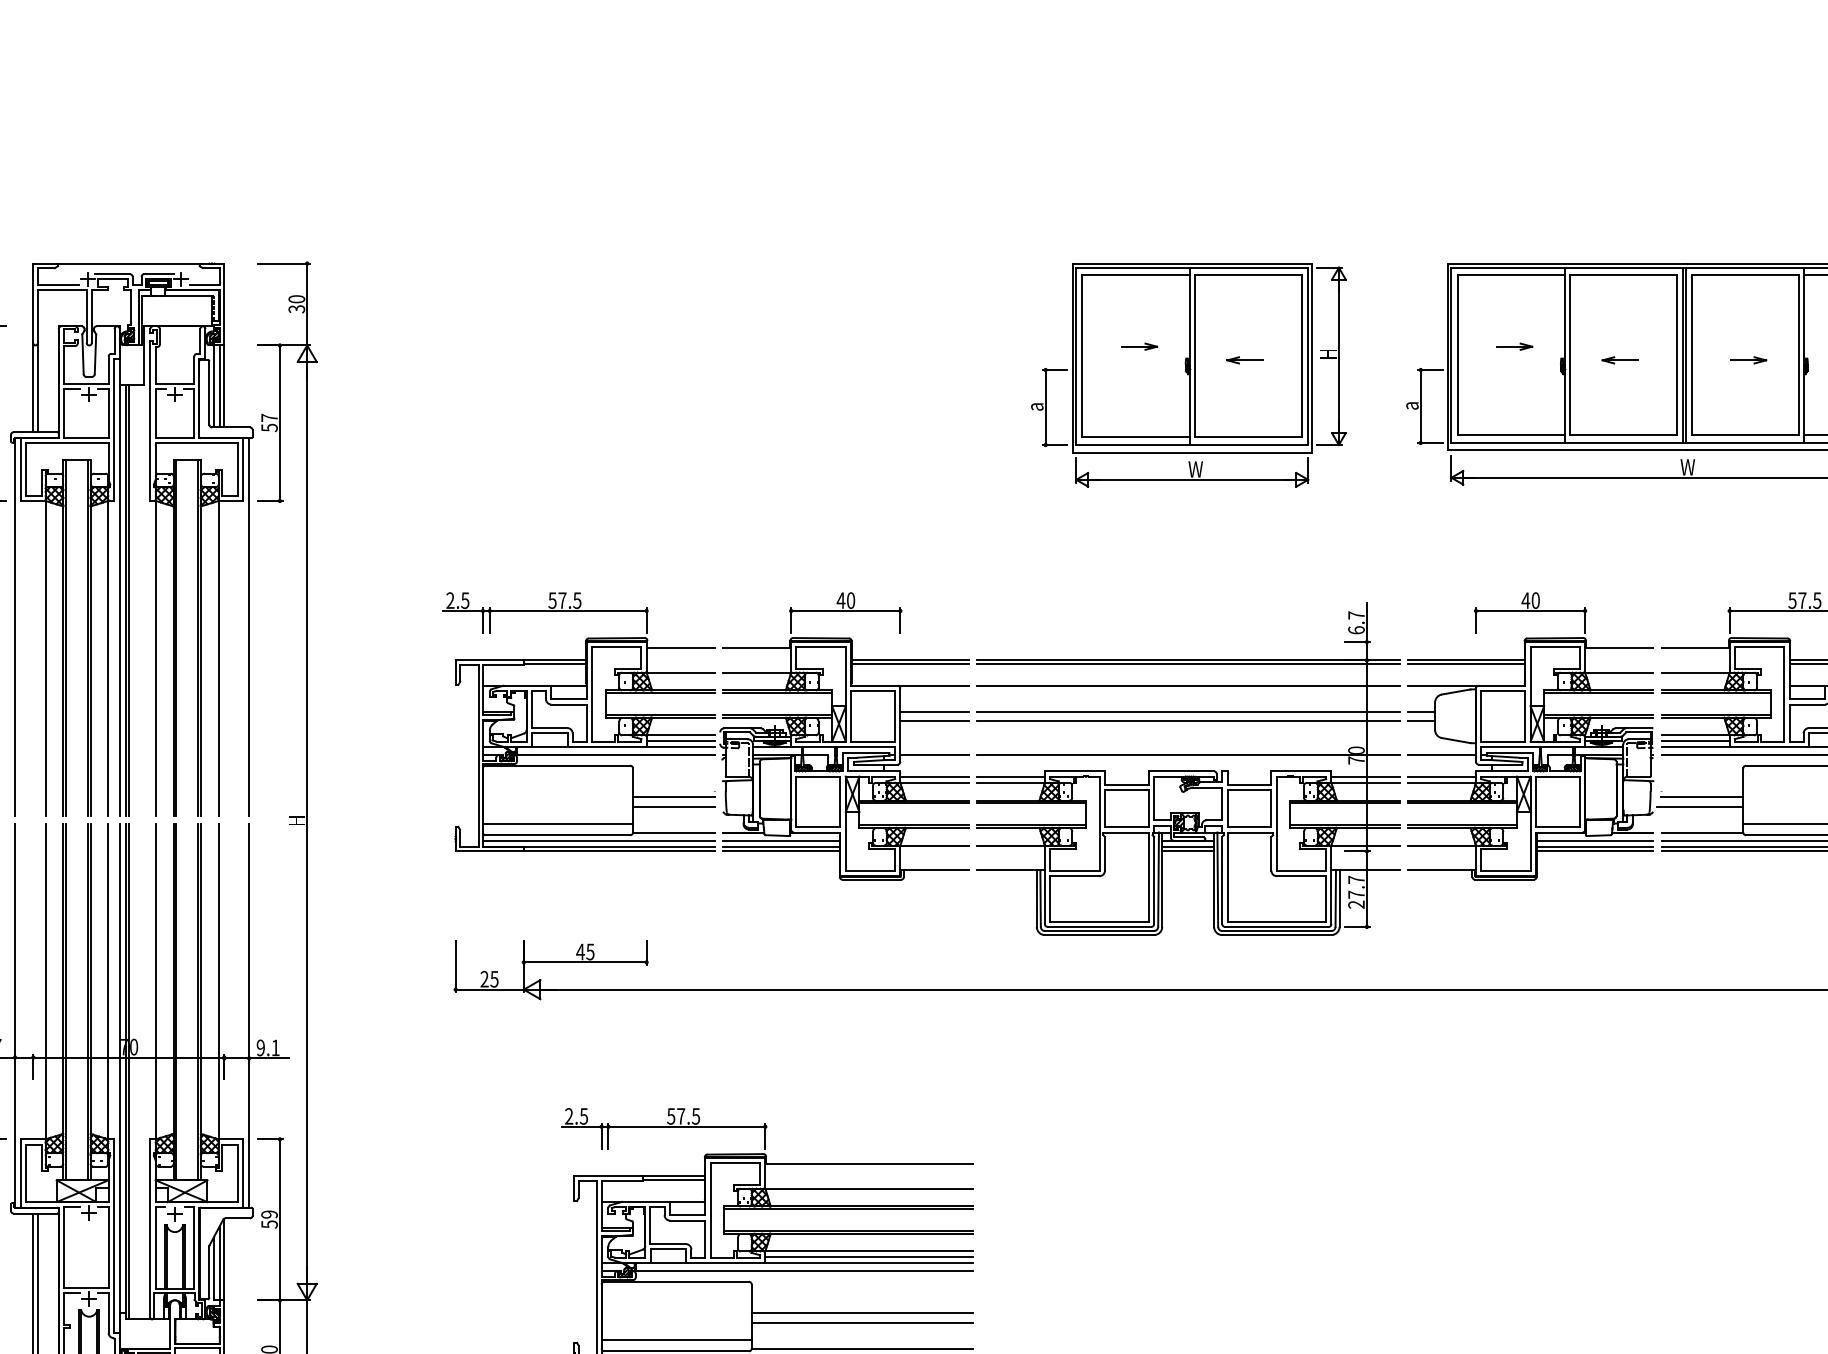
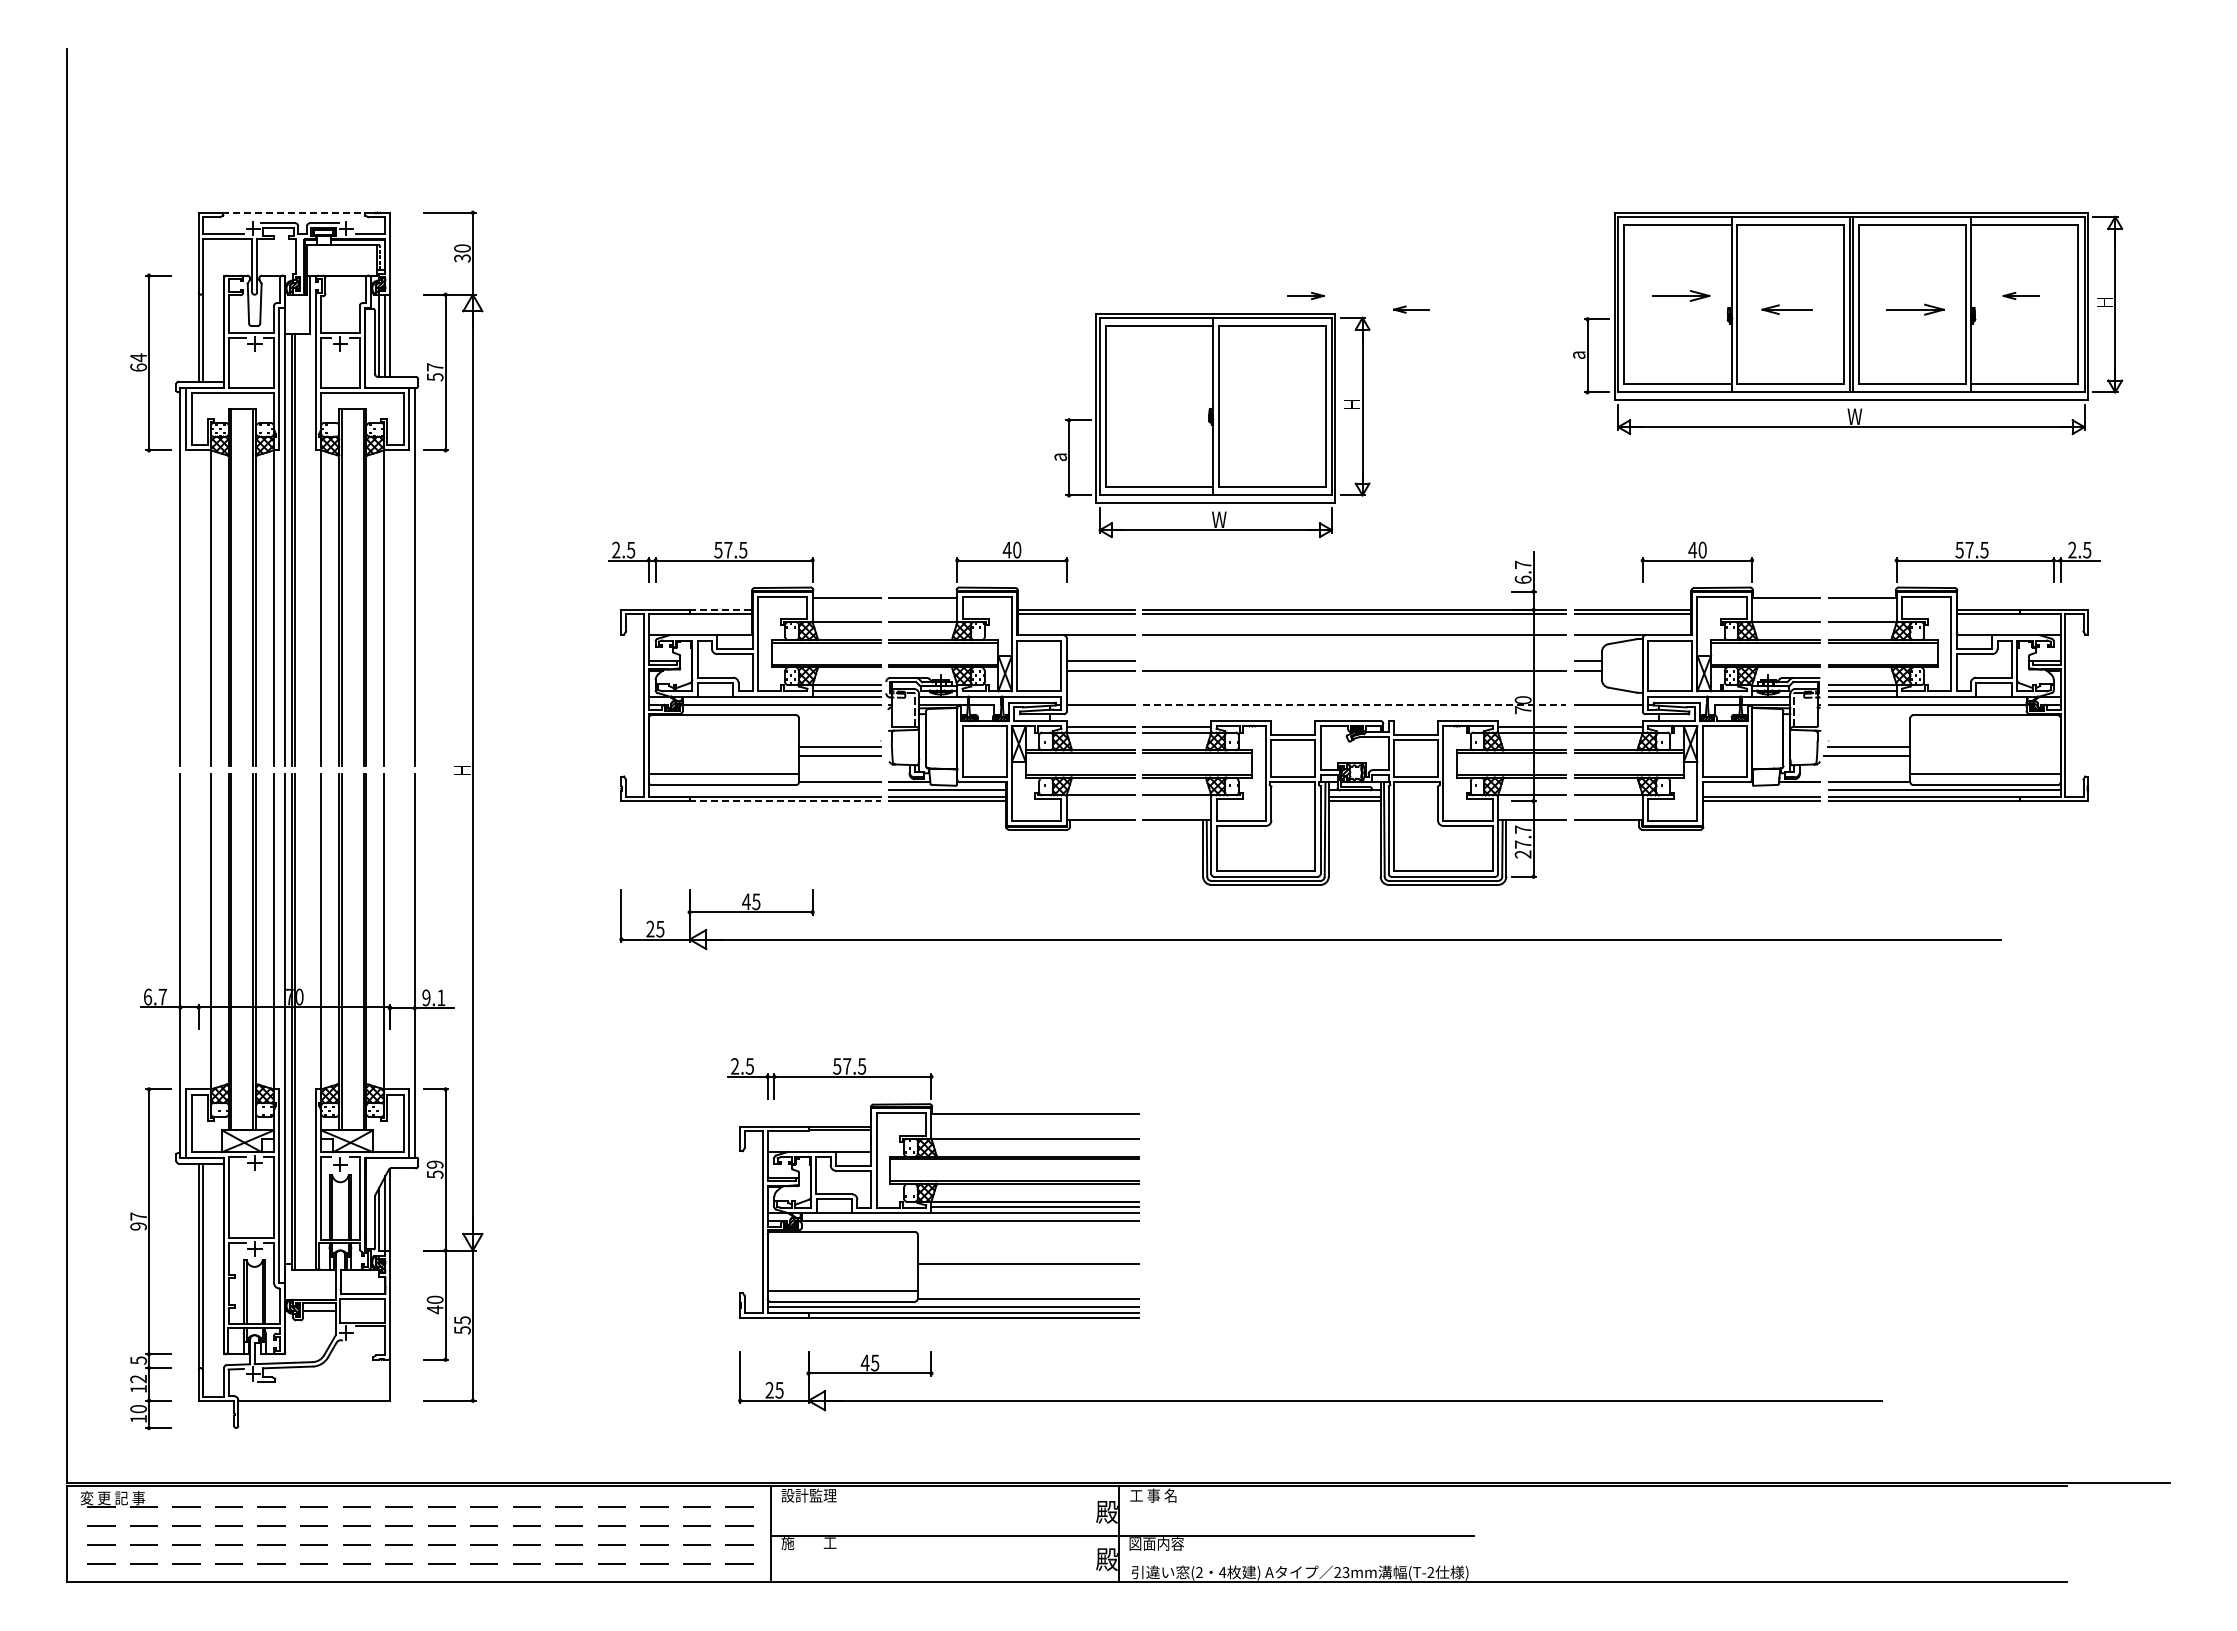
line: (129, 263) -> (294, 212), solid -> dashed
part: (1514, 346) -> (1681, 295), size x1.6
part: (1619, 360) -> (1786, 309), size x1.4
part: (1748, 360) -> (1915, 309), size x1.6
part: (1188, 375) -> (1212, 425), moved
line: (554, 659) -> (720, 609), solid -> dashed
line: (1187, 711) -> (1354, 661), removed
line: (1187, 754) -> (1354, 704), solid -> dashed
line: (598, 840) -> (764, 790), removed
line: (1594, 840) -> (1761, 790), removed
line: (618, 851) -> (784, 801), solid -> dashed
line: (861, 1322) -> (1027, 1272), removed

